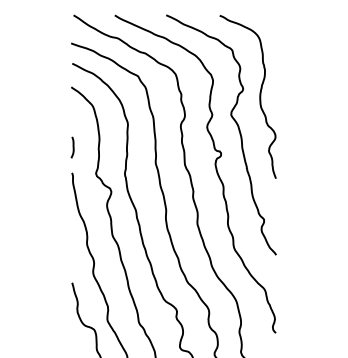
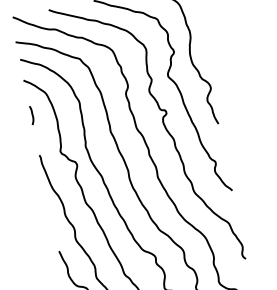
curve: (72, 147) -> (31, 115), moved

